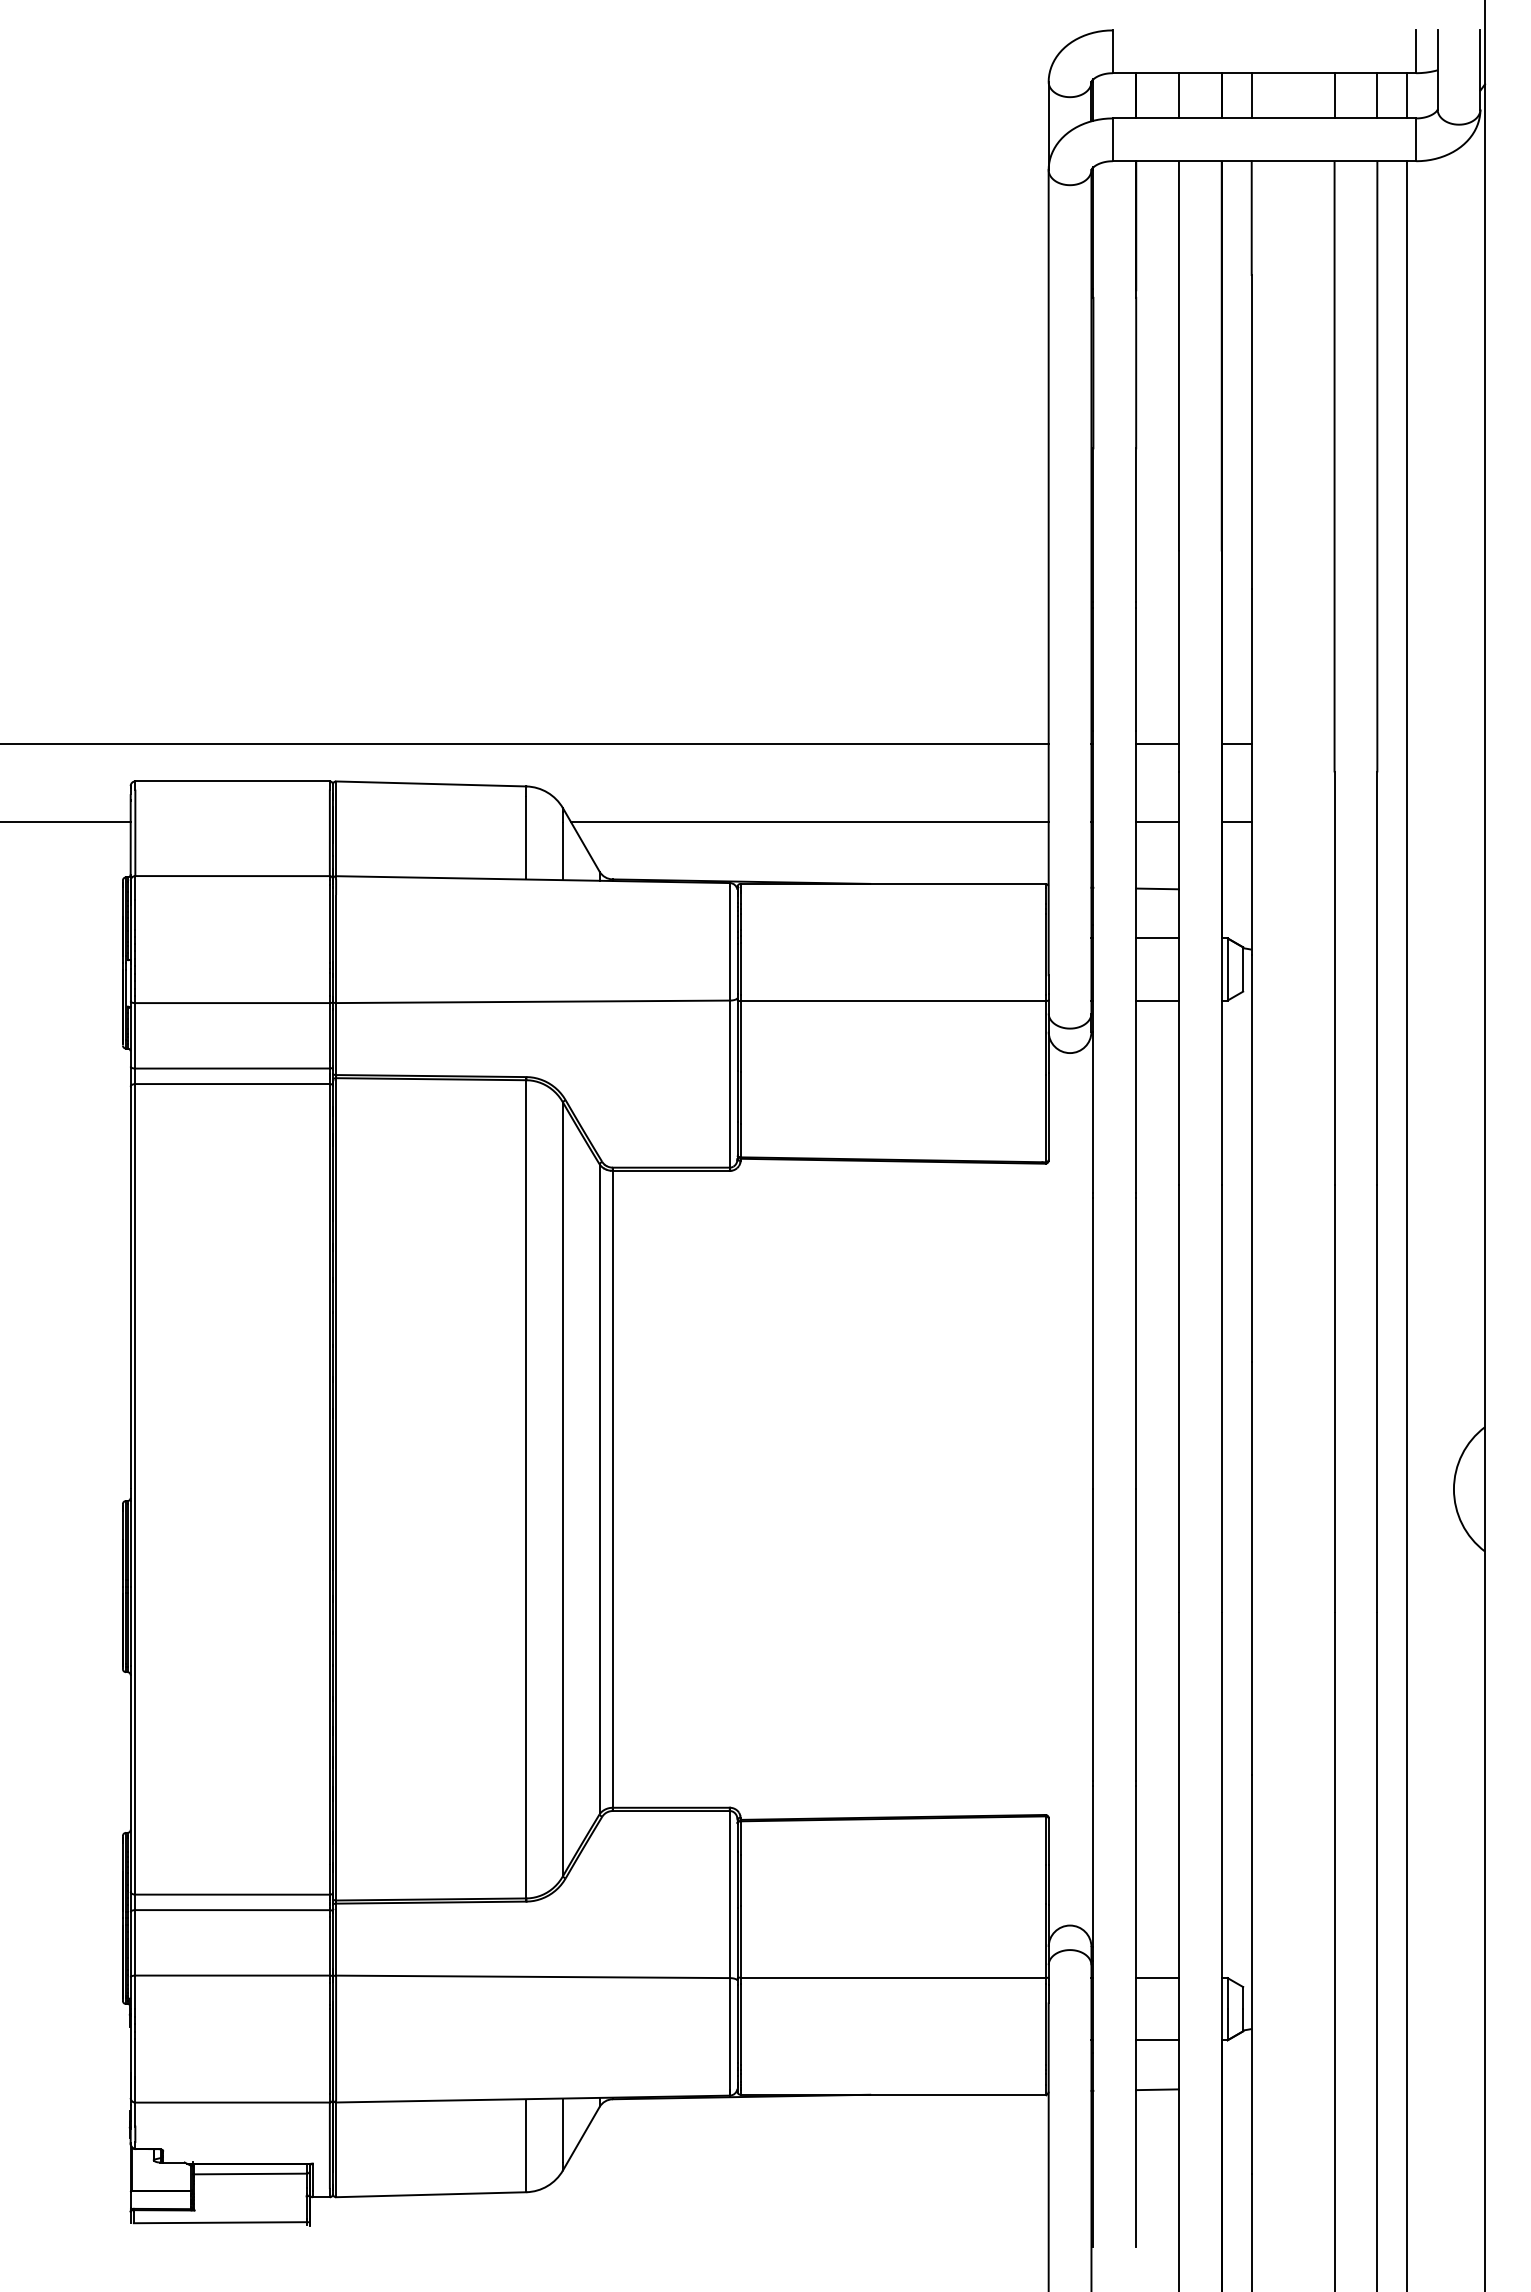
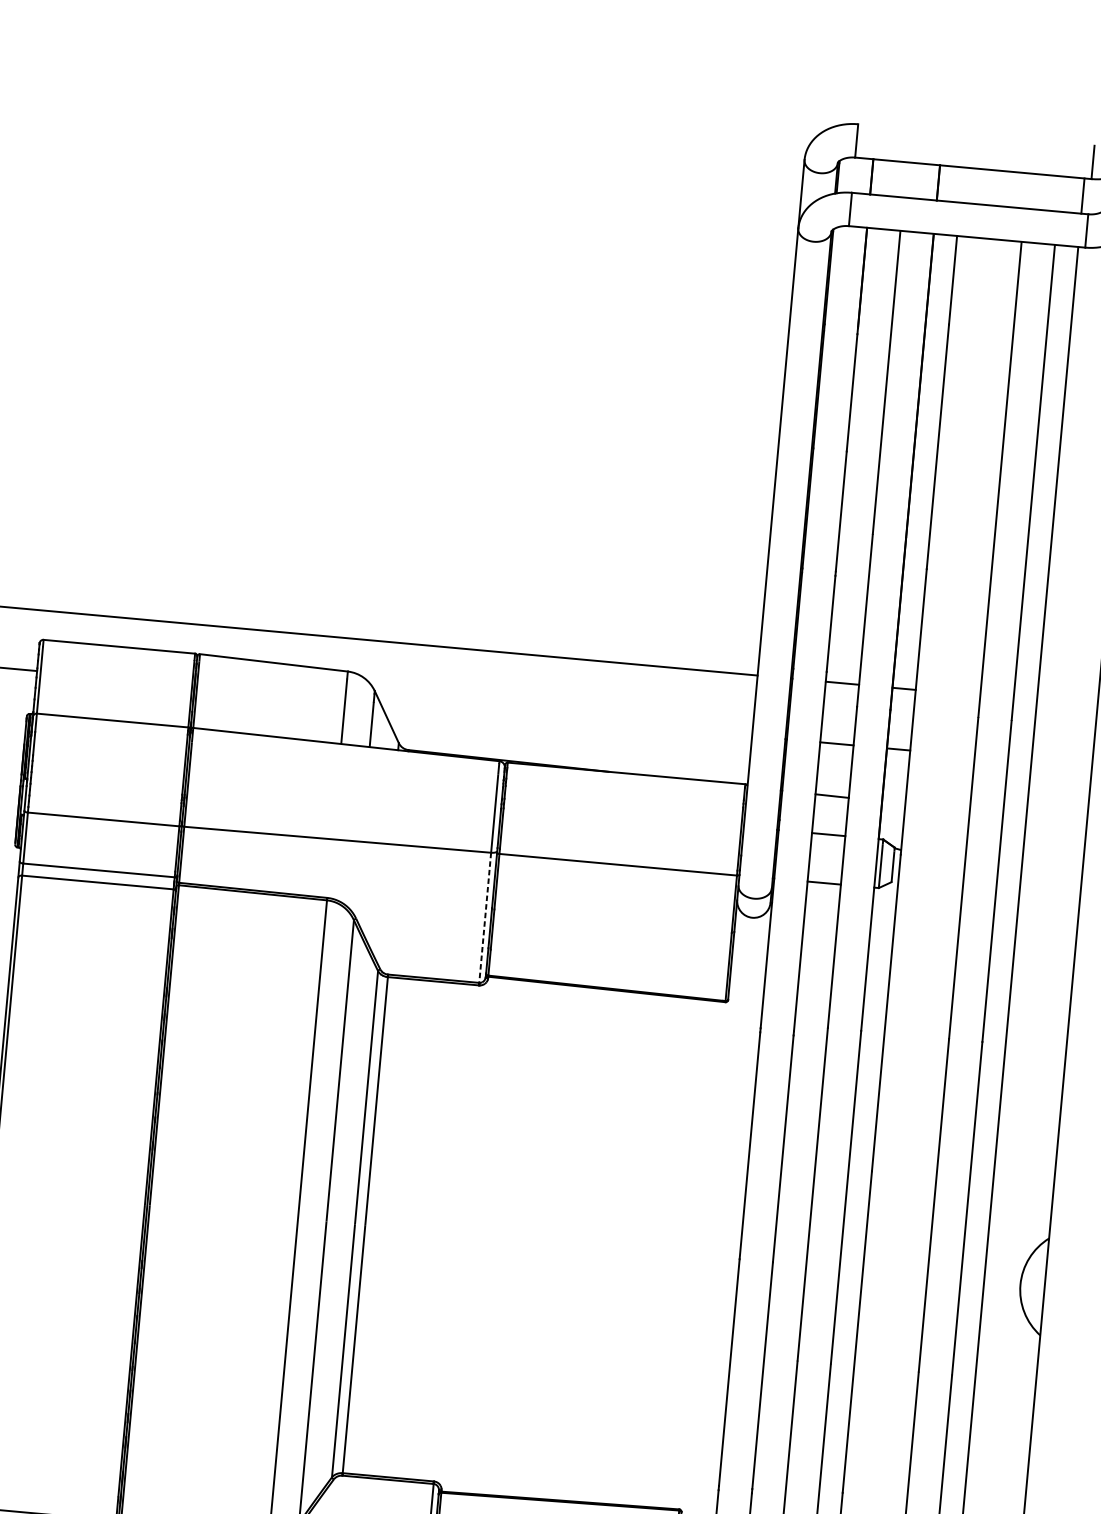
line: (1178, 95) -> (904, 179), removed
line: (1251, 95) -> (961, 184), removed
line: (1334, 95) -> (1026, 190), removed
line: (1377, 95) -> (1059, 193), removed
line: (809, 821) -> (565, 718), removed
line: (729, 1084) -> (484, 918), solid -> dashed

